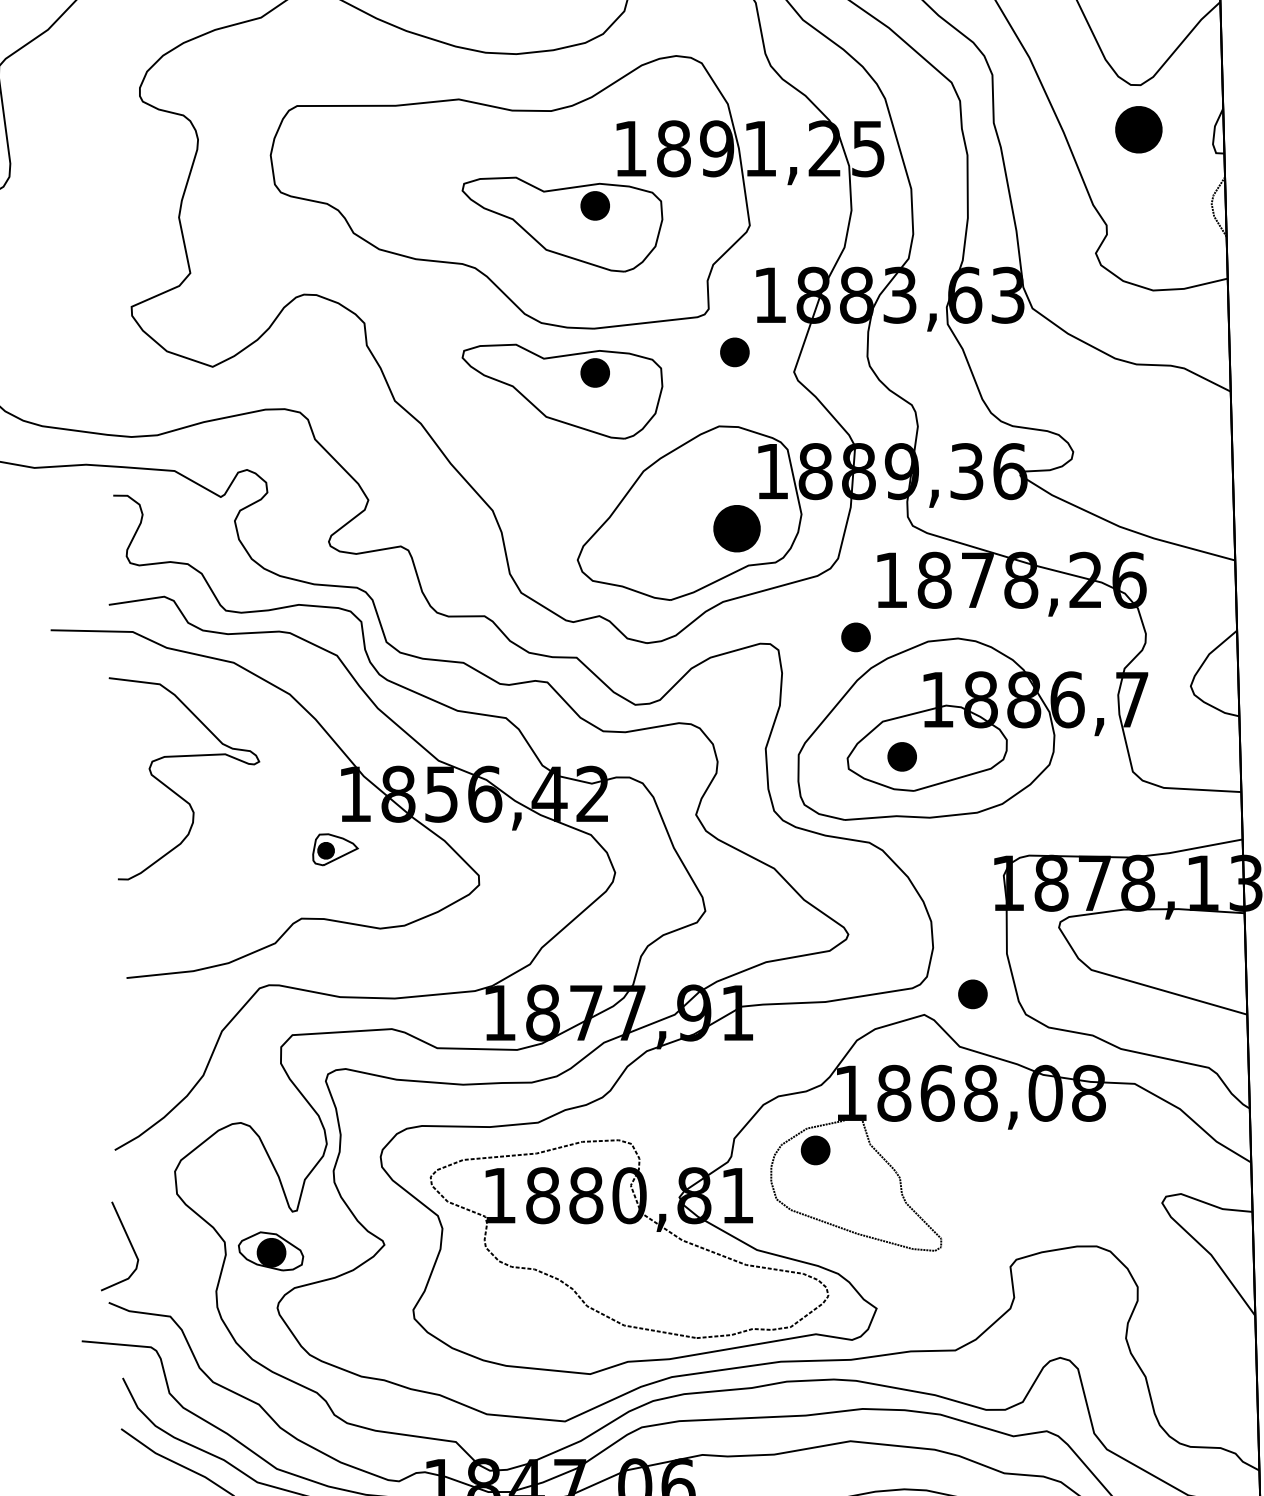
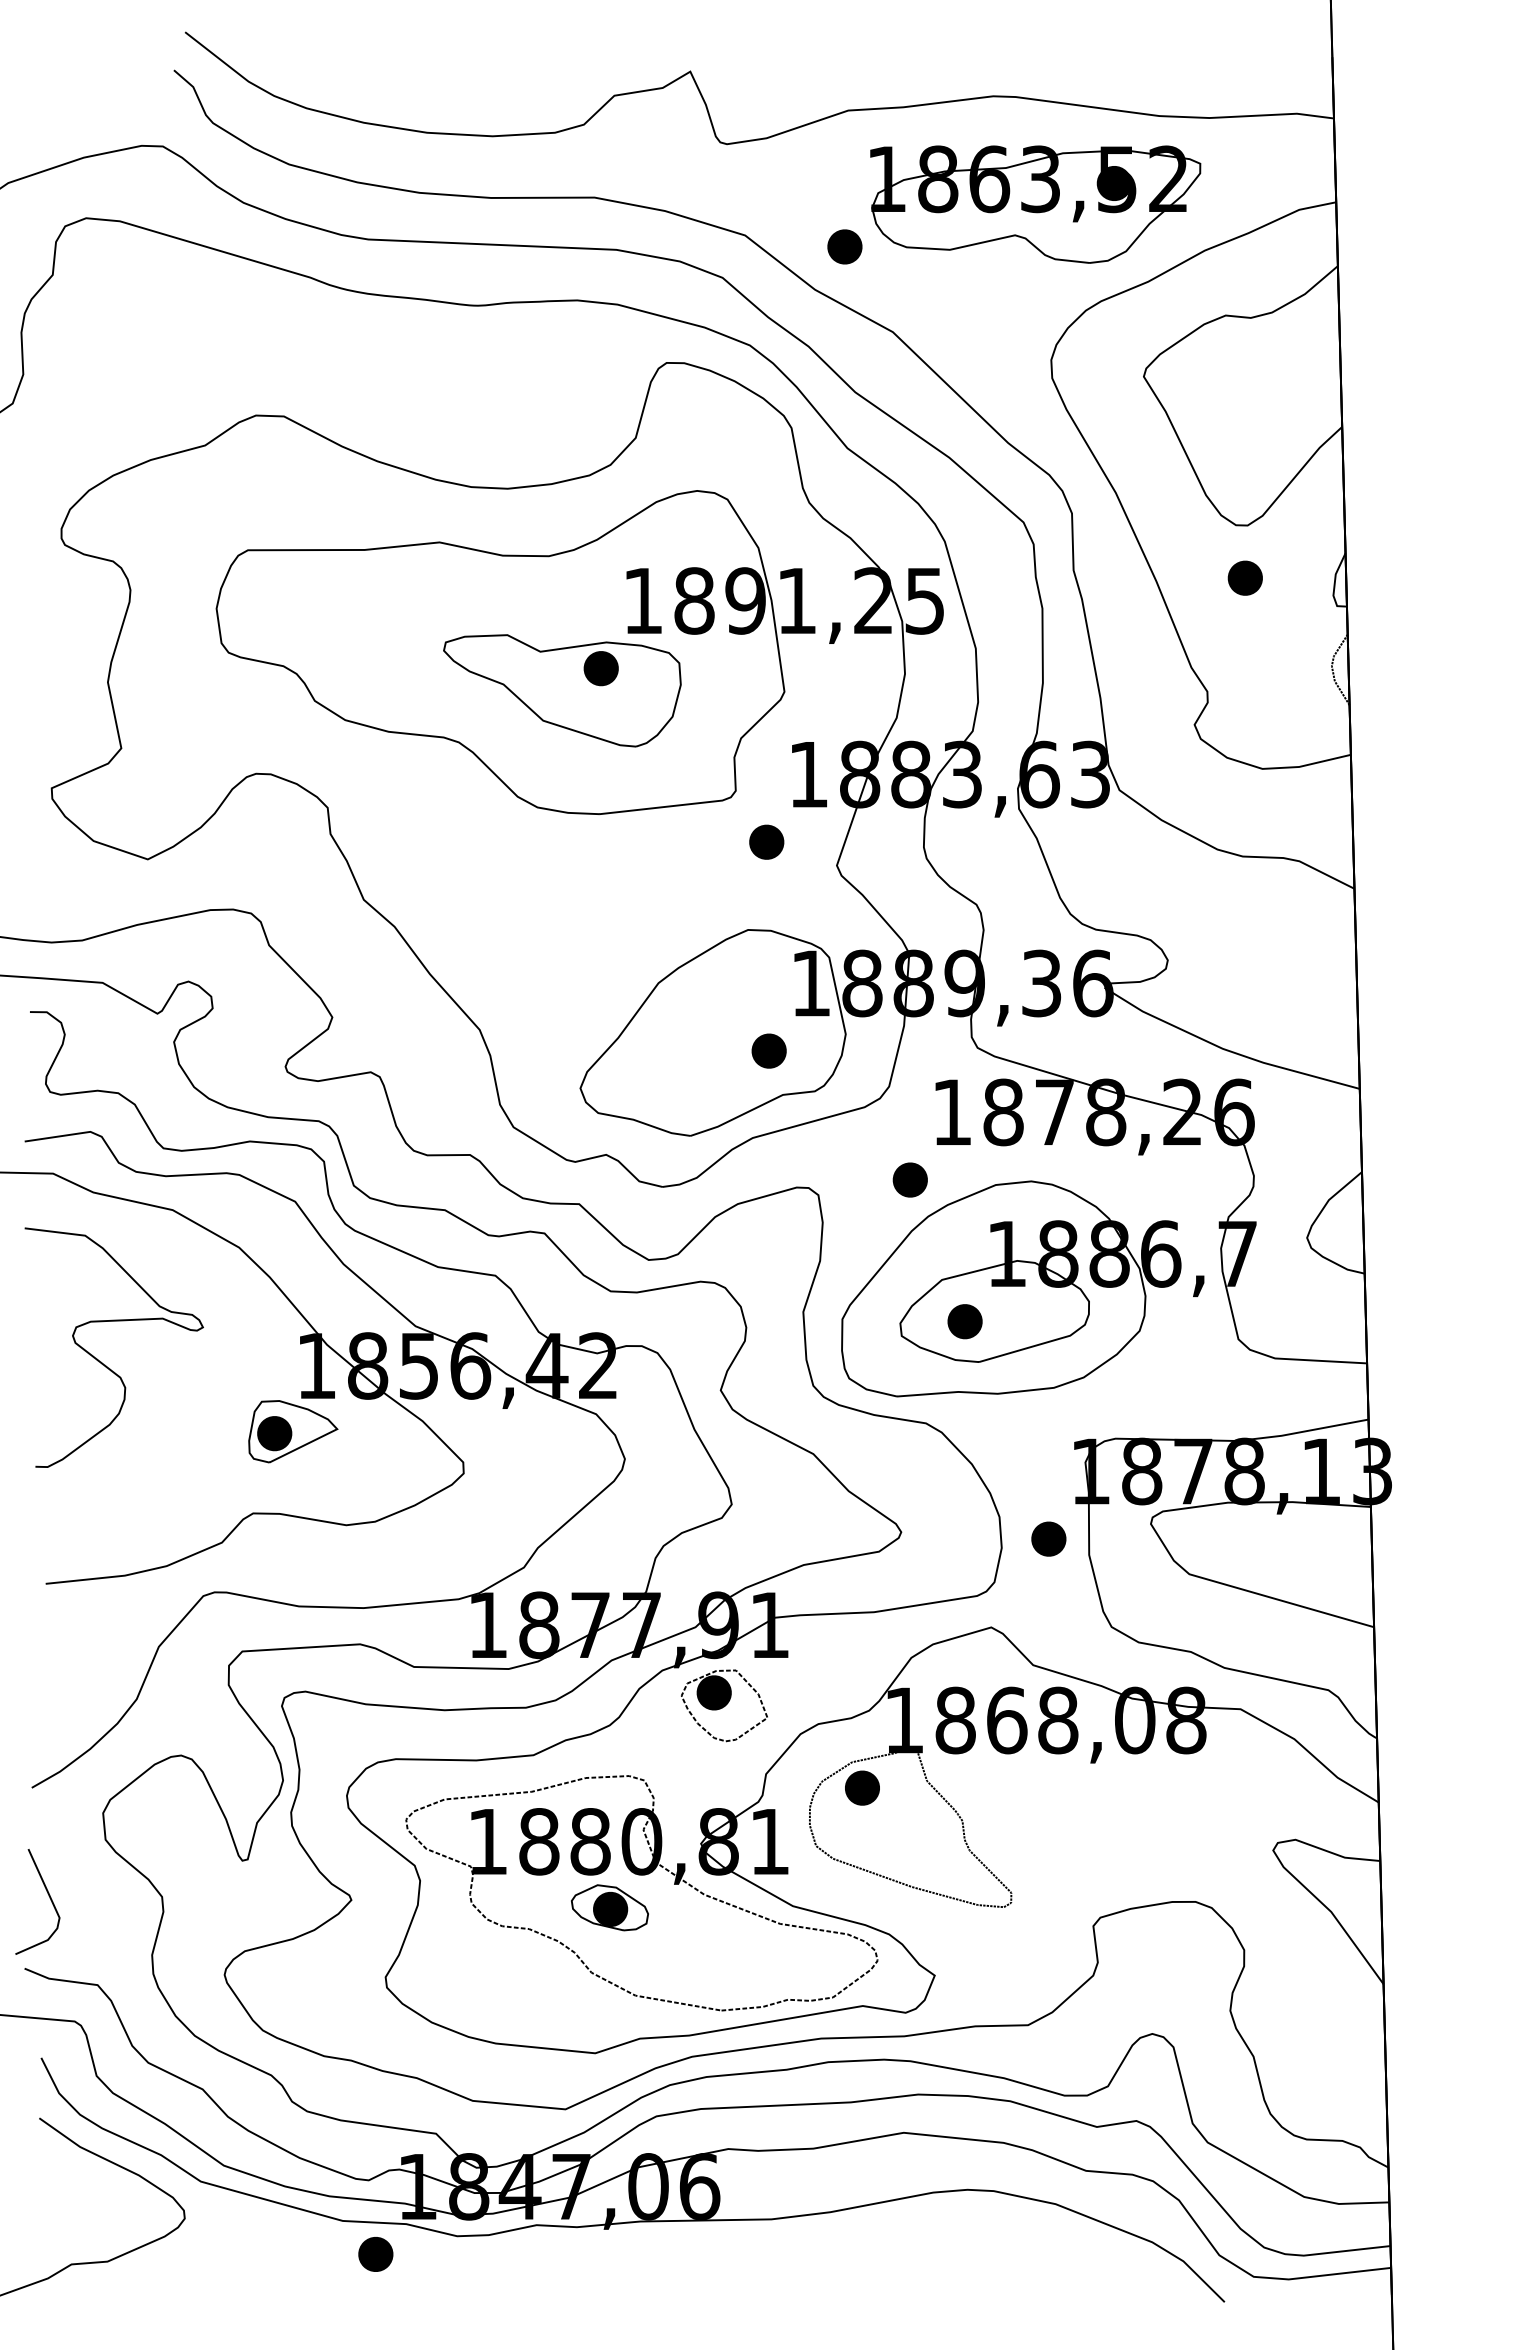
part: (1137, 129) -> (1244, 577), size x0.62
part: (562, 391) -> (562, 888), removed
part: (736, 528) -> (768, 1050), size x0.62
part: (335, 849) -> (293, 1431), size x1.67
part: (972, 993) -> (1048, 1538), moved
part: (699, 1080) -> (724, 1705), added
part: (270, 1251) -> (609, 1907), moved

